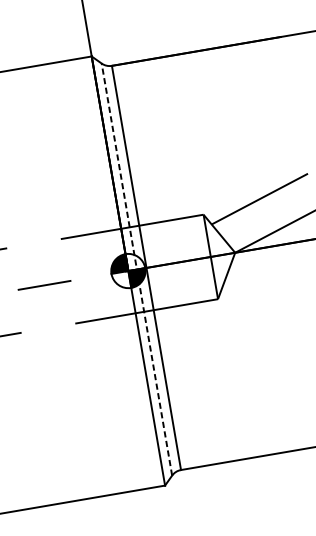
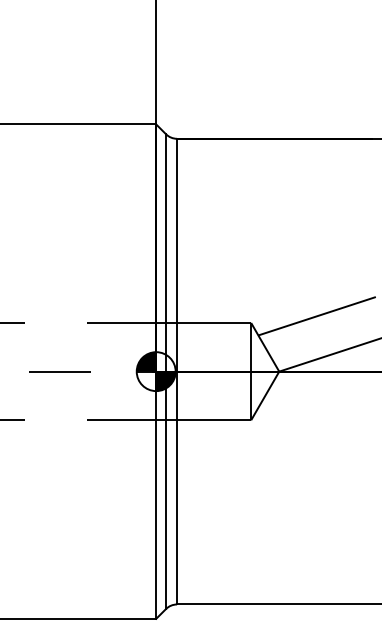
line: (137, 269) -> (166, 371), dashed -> solid

